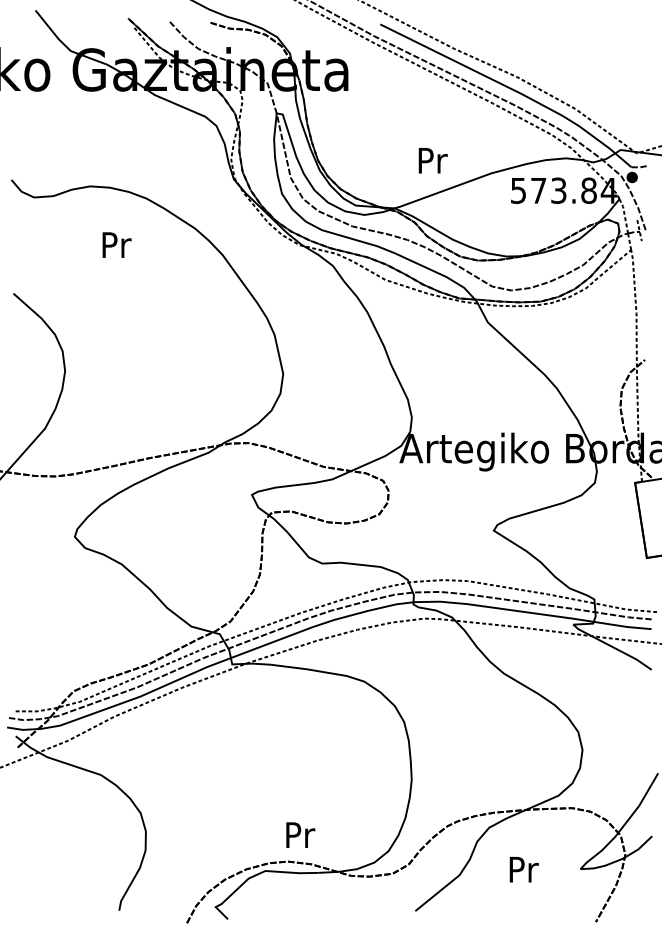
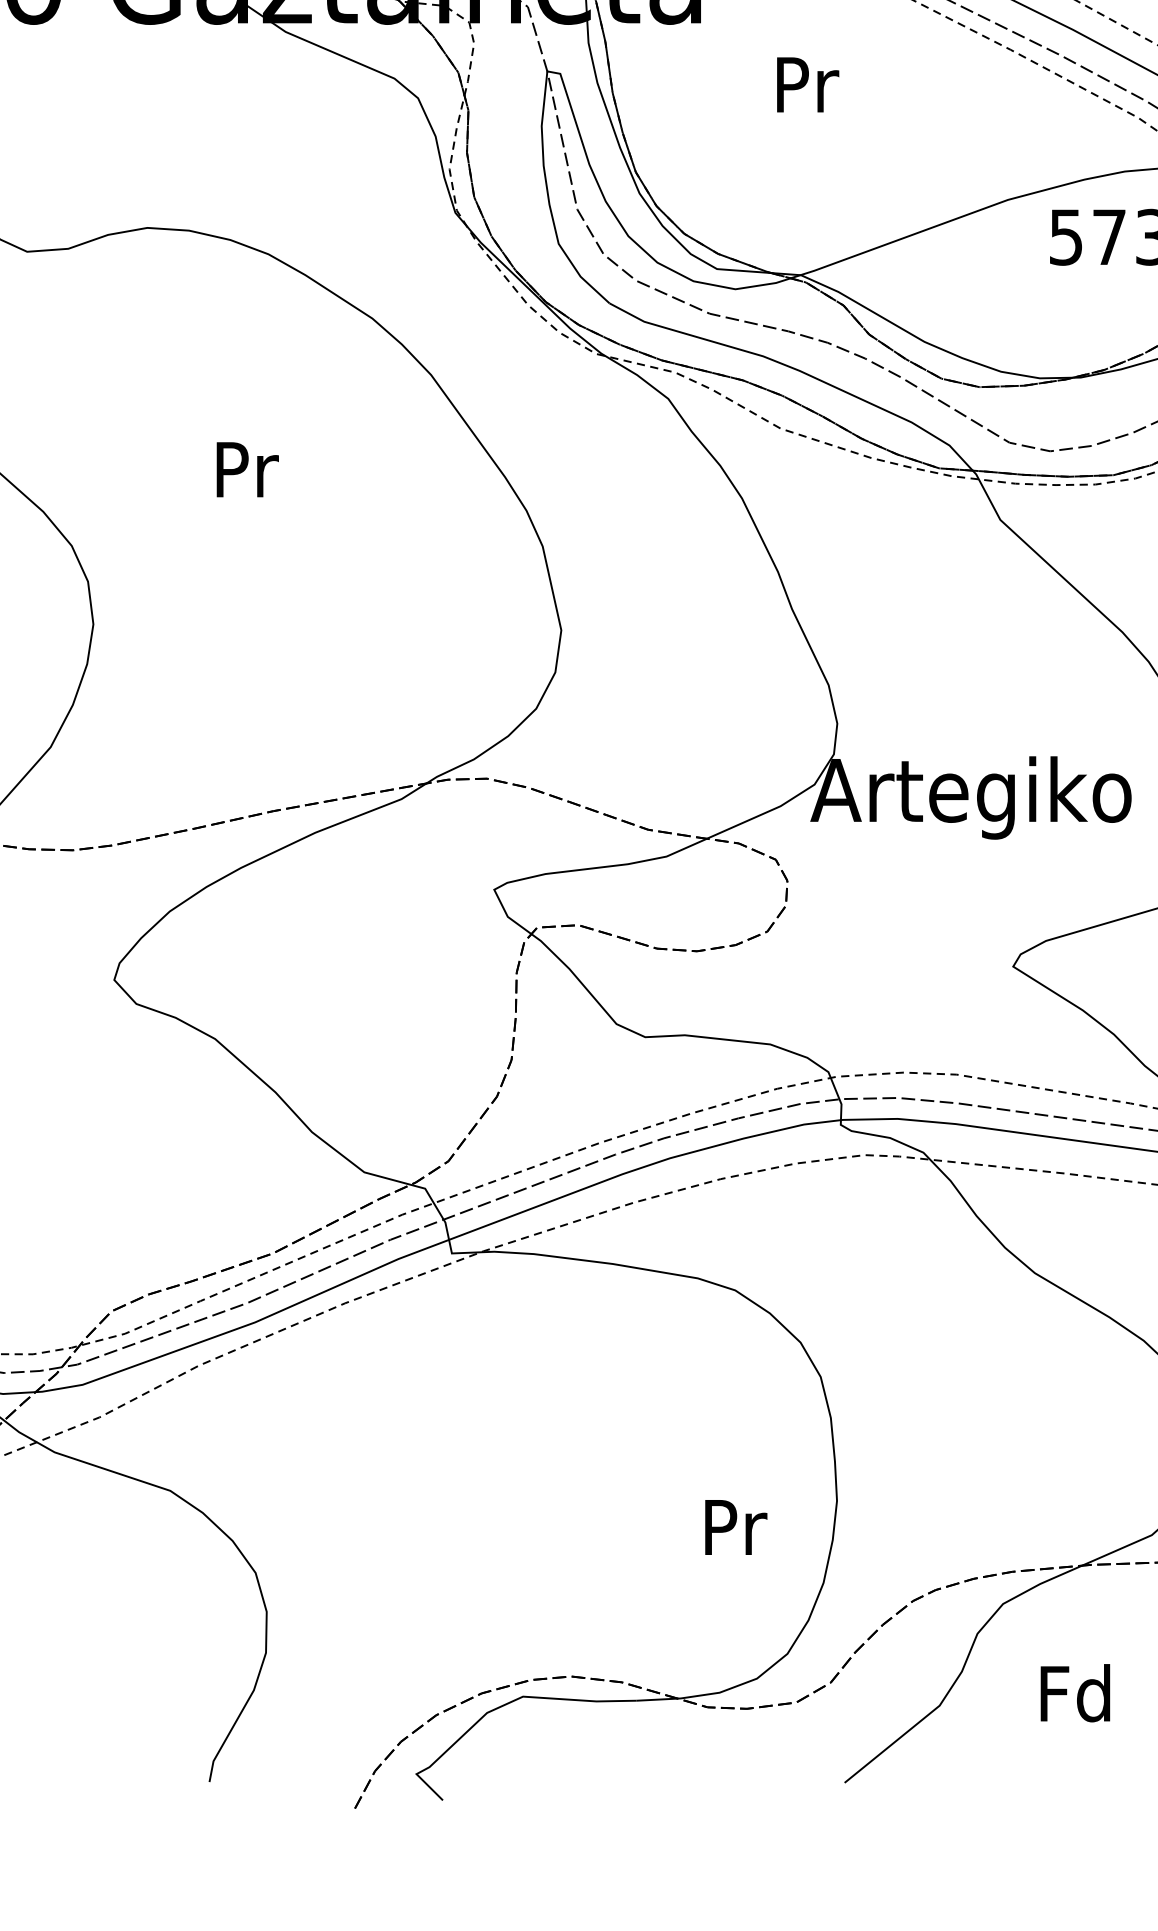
text: (432, 160) -> (806, 84), moved
text: (116, 244) -> (246, 468), moved
text: (300, 834) -> (735, 1526), moved
text: (522, 868) -> (1074, 1691), Pr -> Fd

